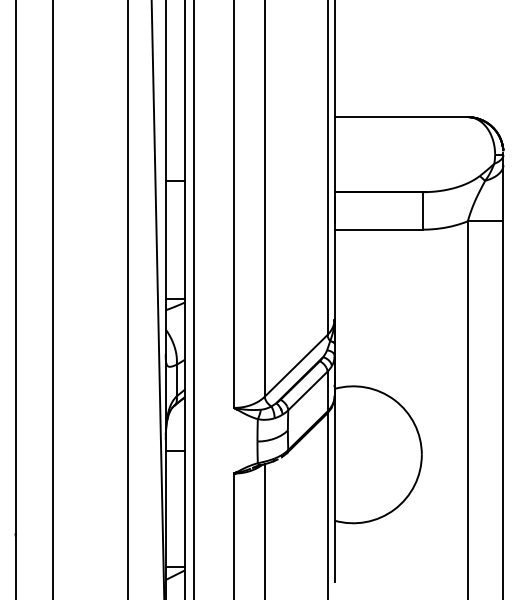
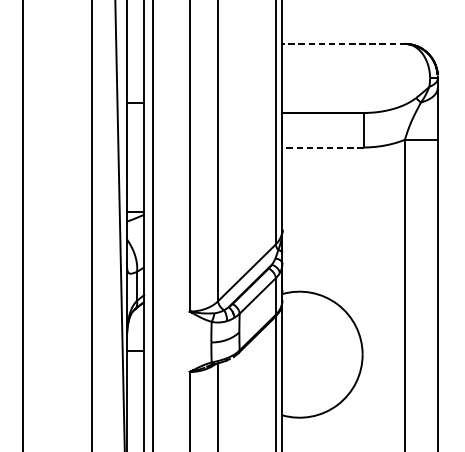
line: (401, 117) -> (343, 44), solid -> dashed
line: (378, 229) -> (322, 147), solid -> dashed

